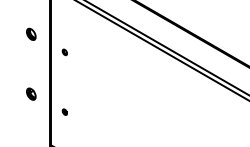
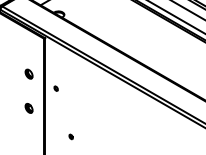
part: (30, 94) -> (28, 108), moved
part: (64, 111) -> (70, 136), moved

